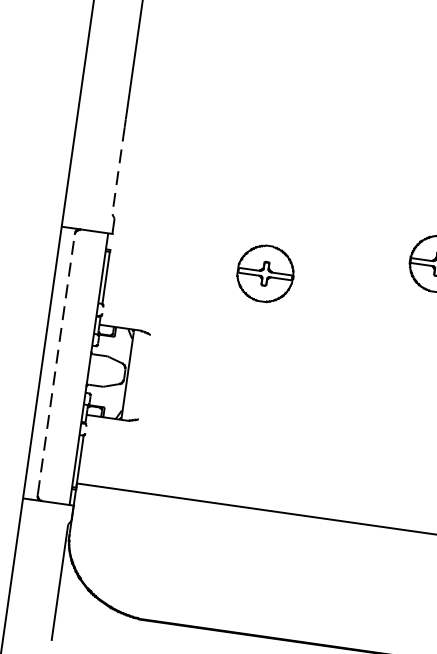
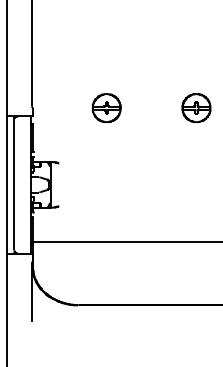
line: (118, 170) -> (31, 84), dashed -> solid
part: (265, 272) -> (106, 107), moved
line: (56, 363) -> (14, 184), dashed -> solid

